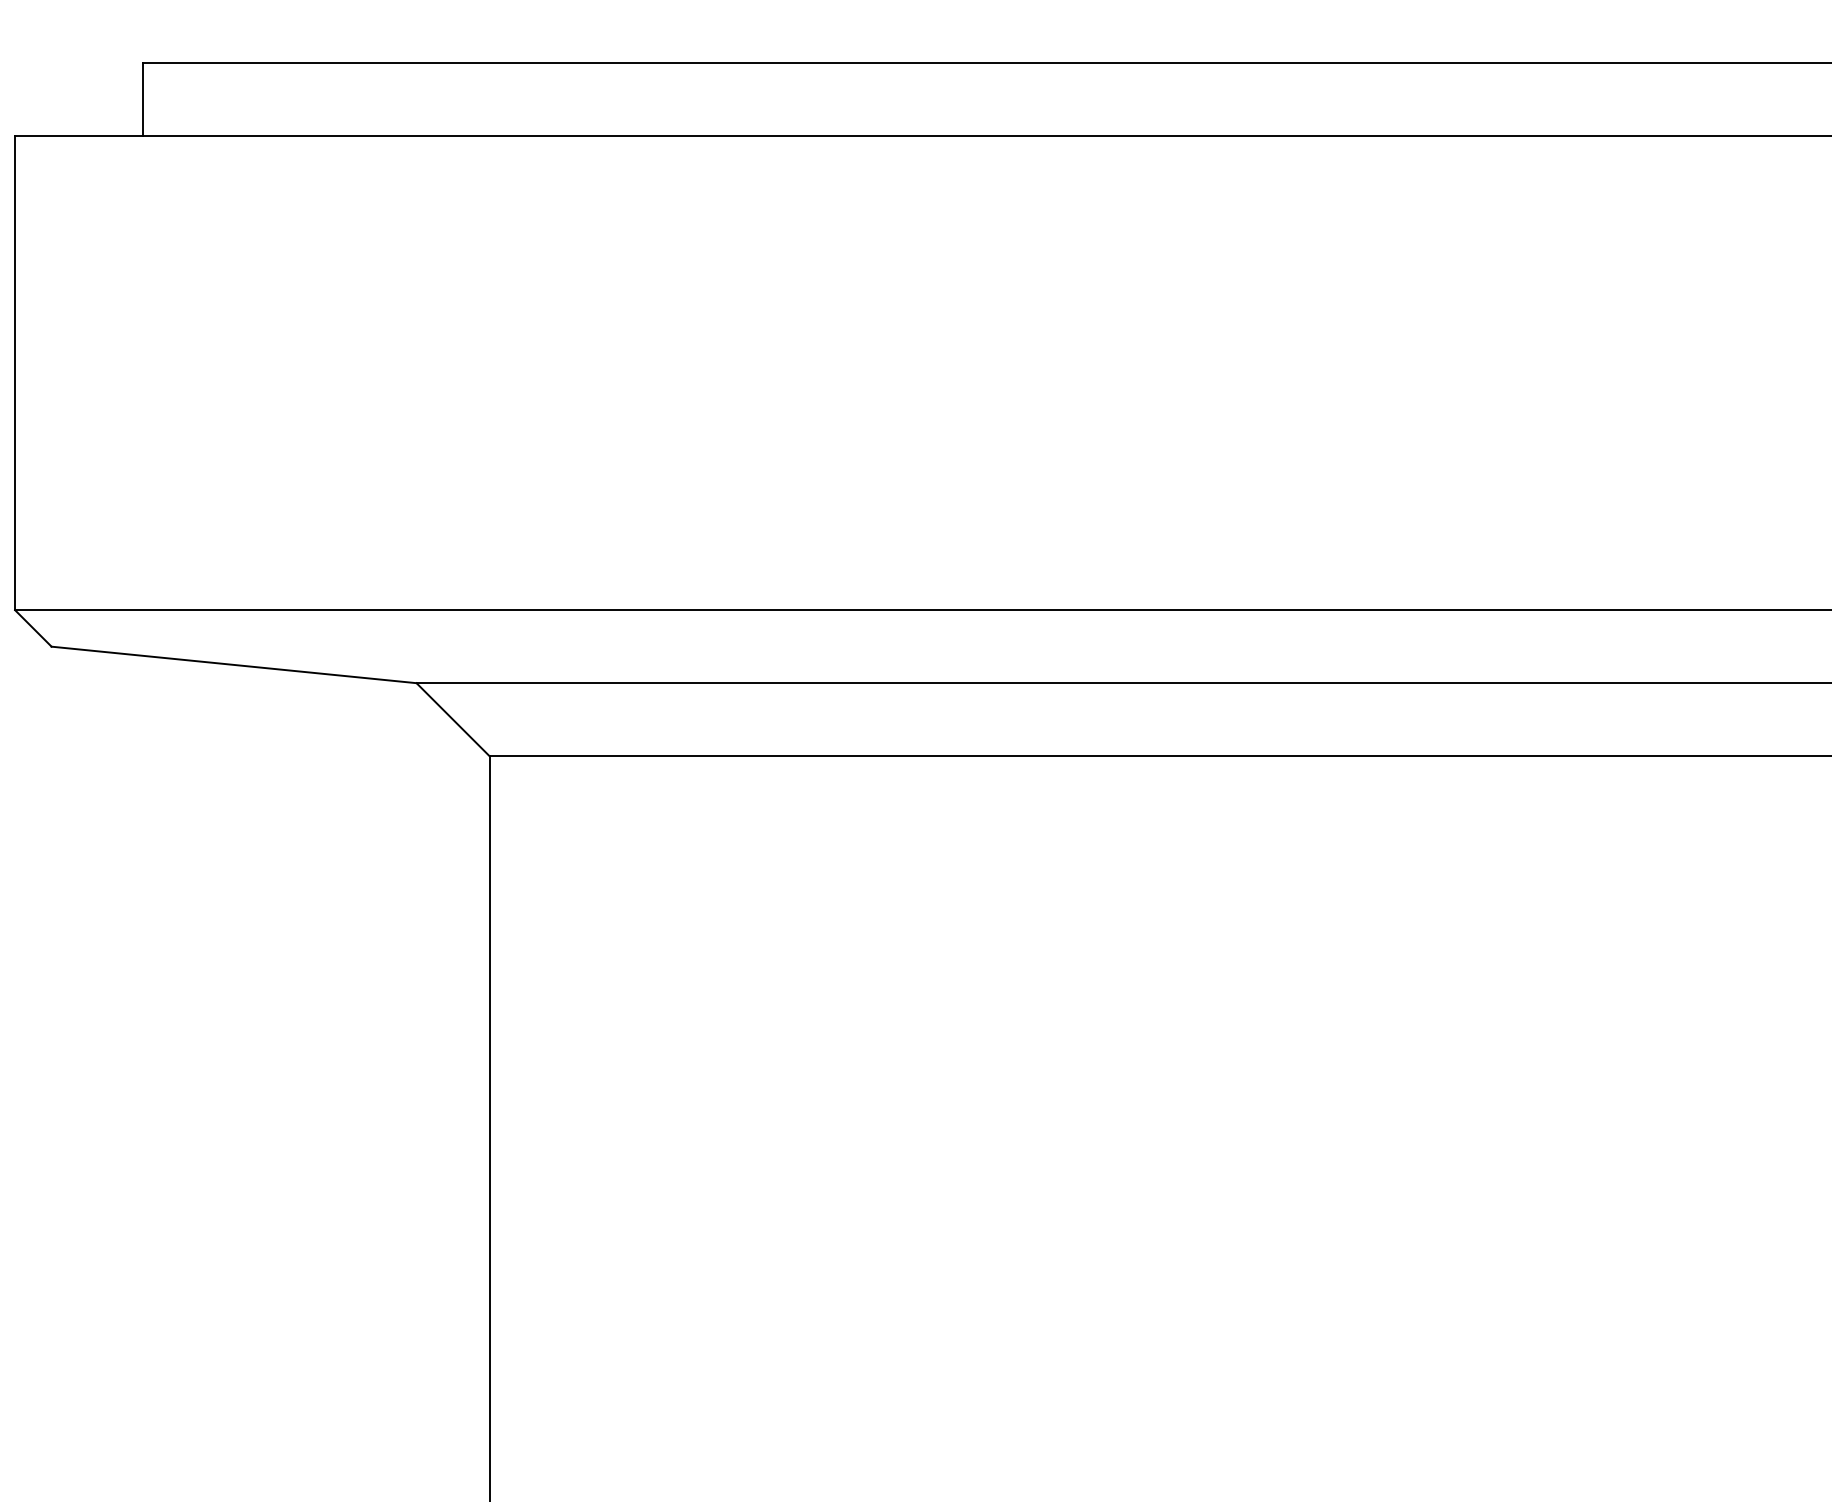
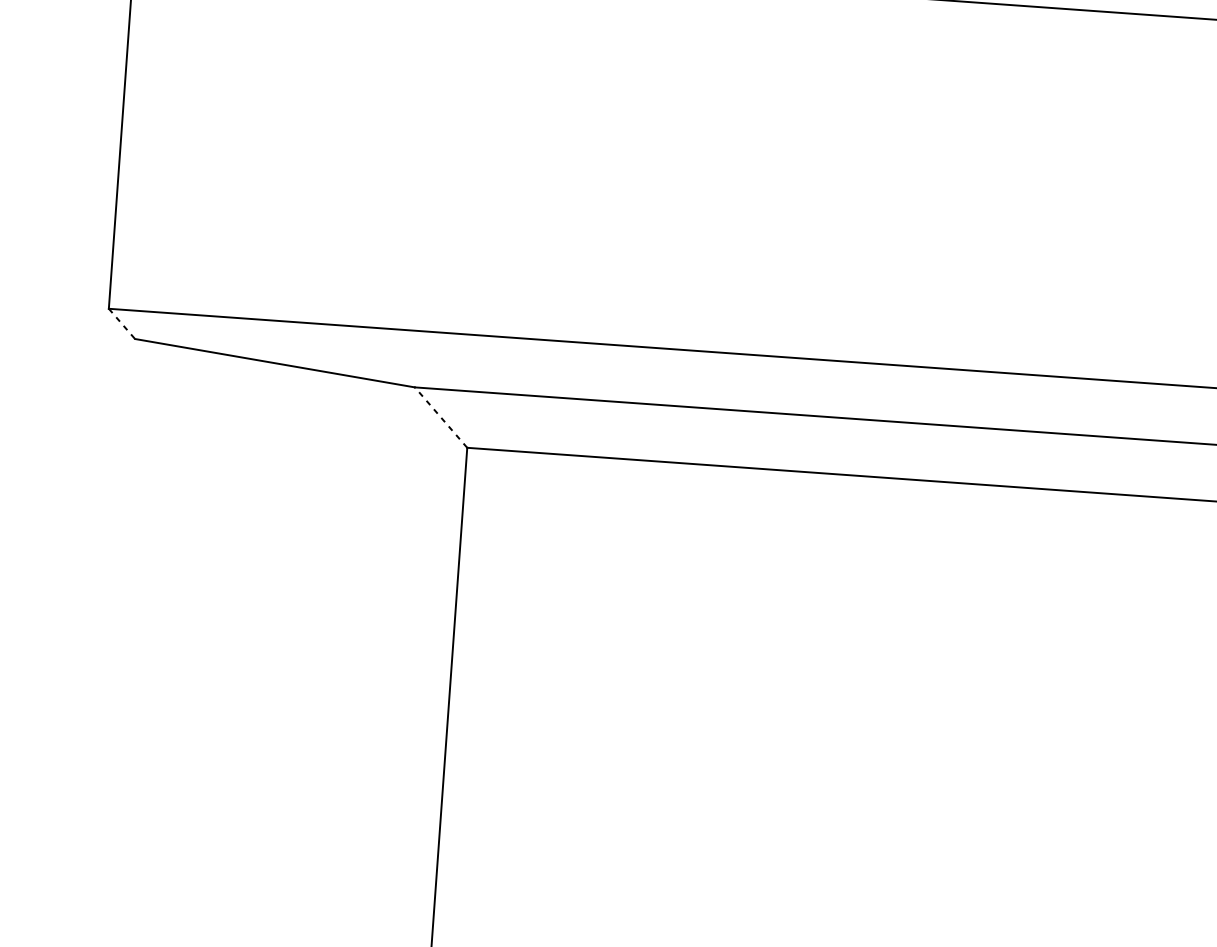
line: (33, 628) -> (122, 323), solid -> dashed
line: (453, 719) -> (441, 417), solid -> dashed

